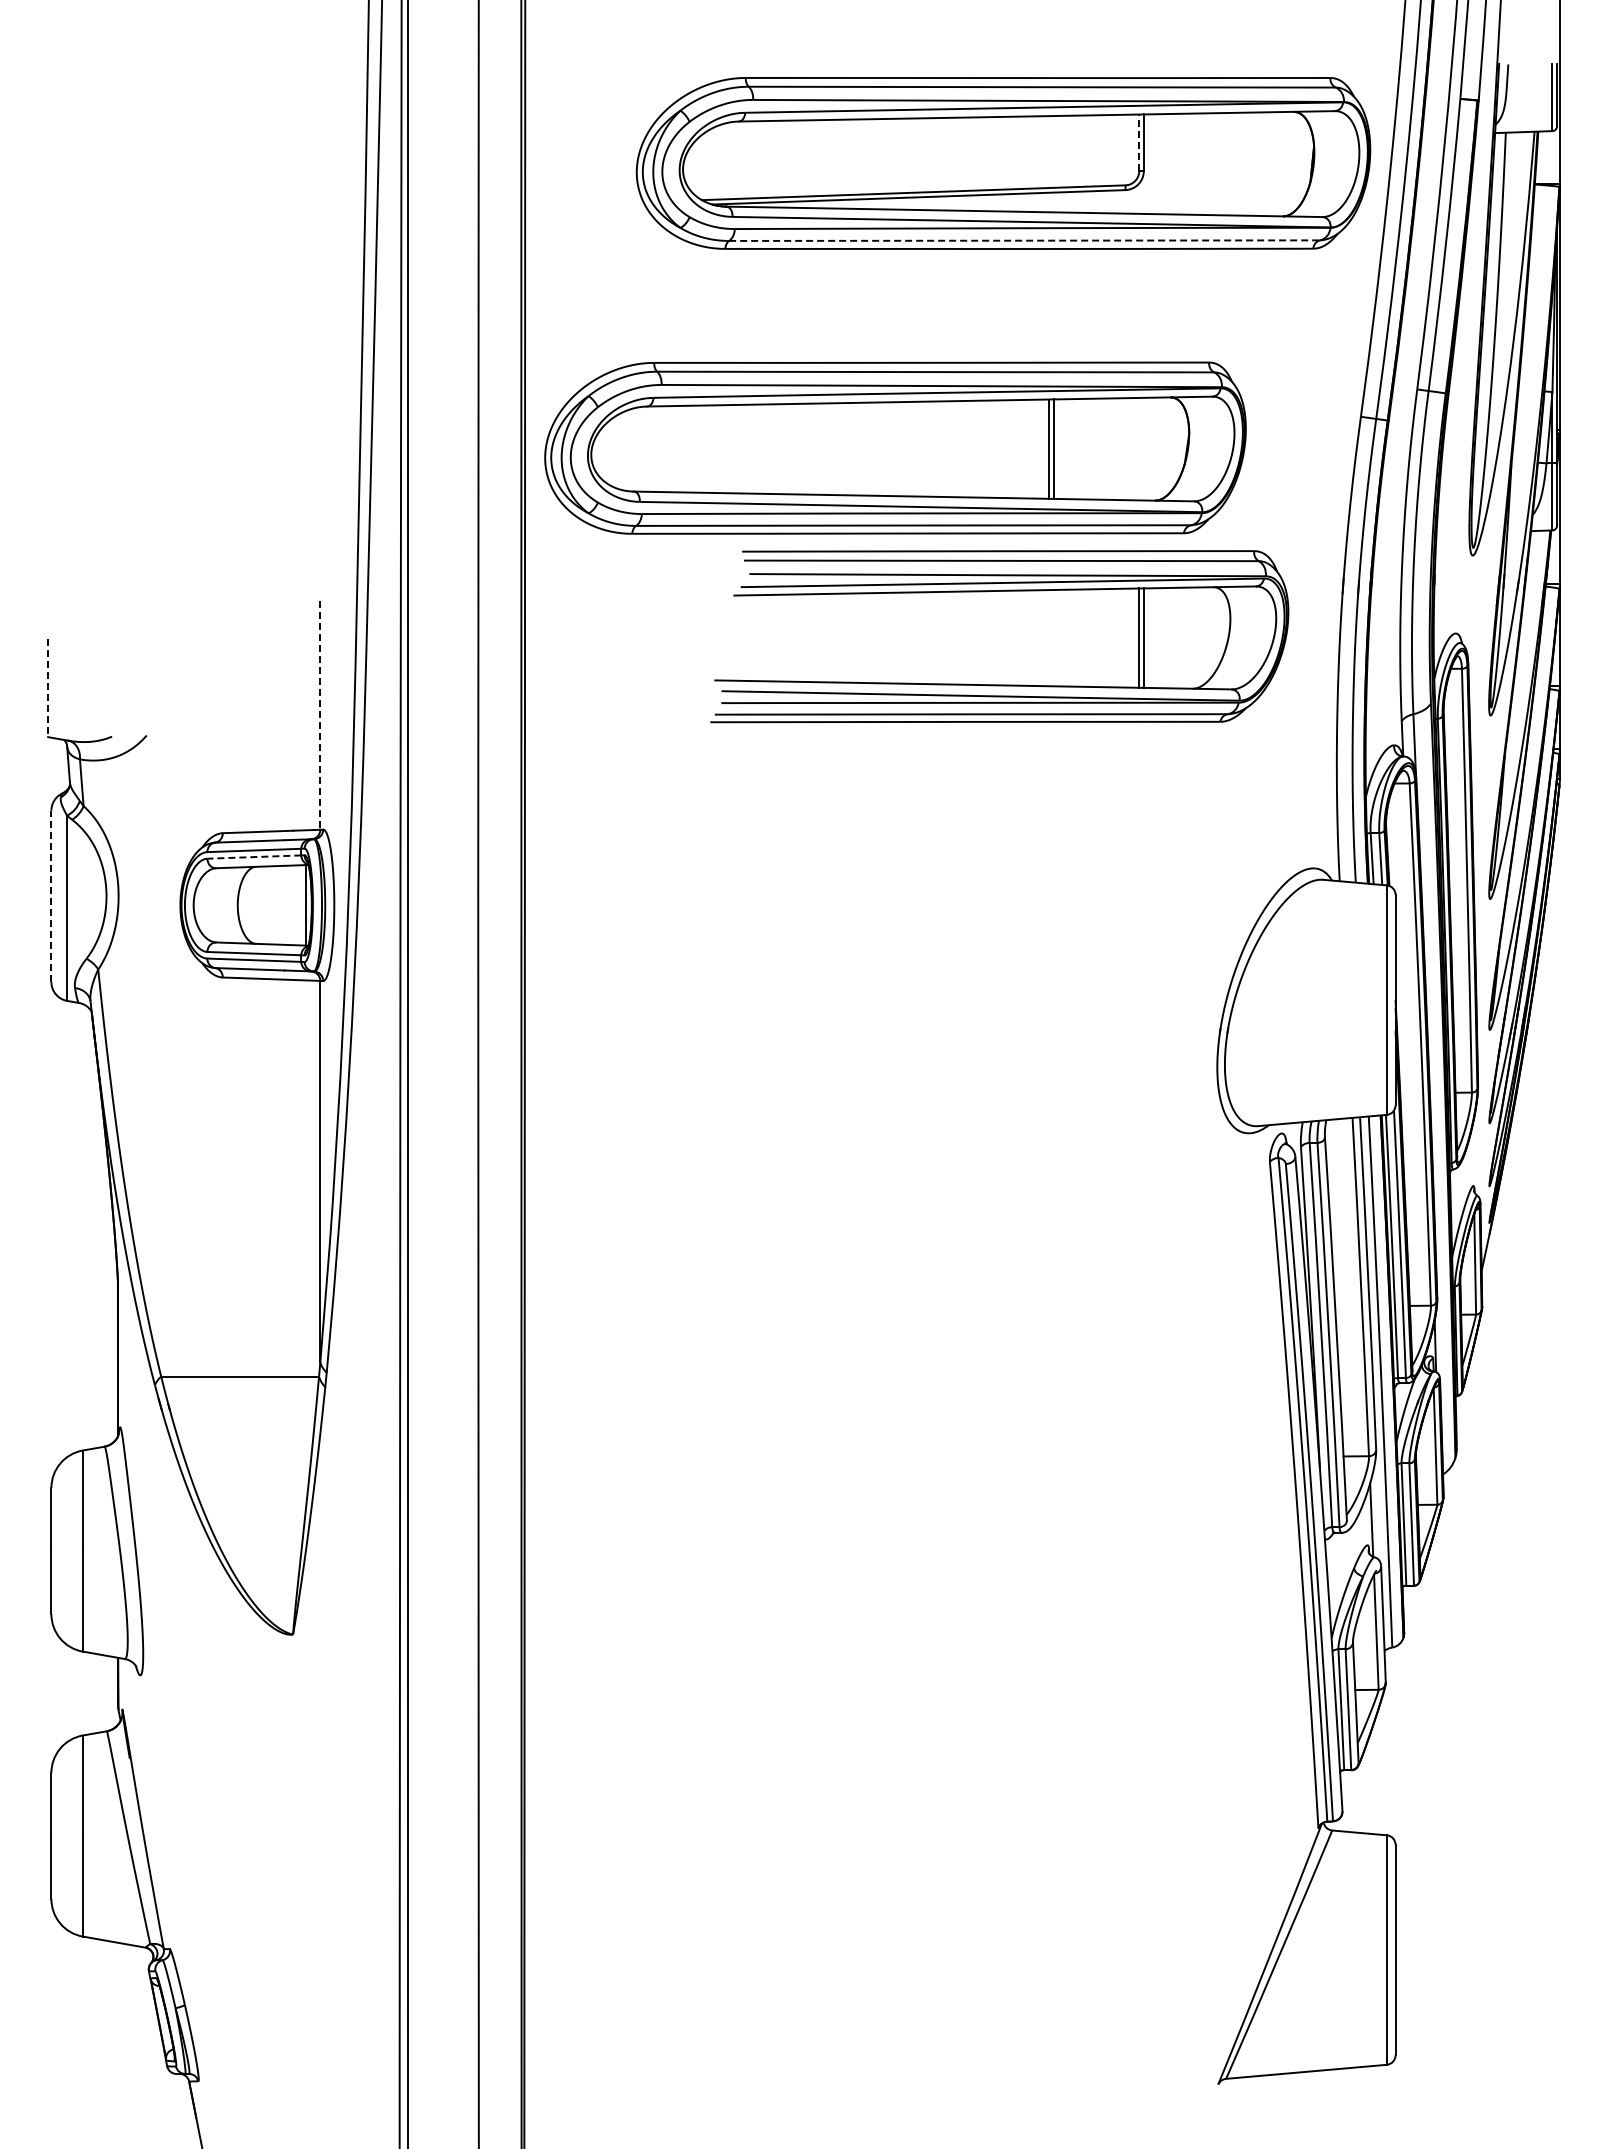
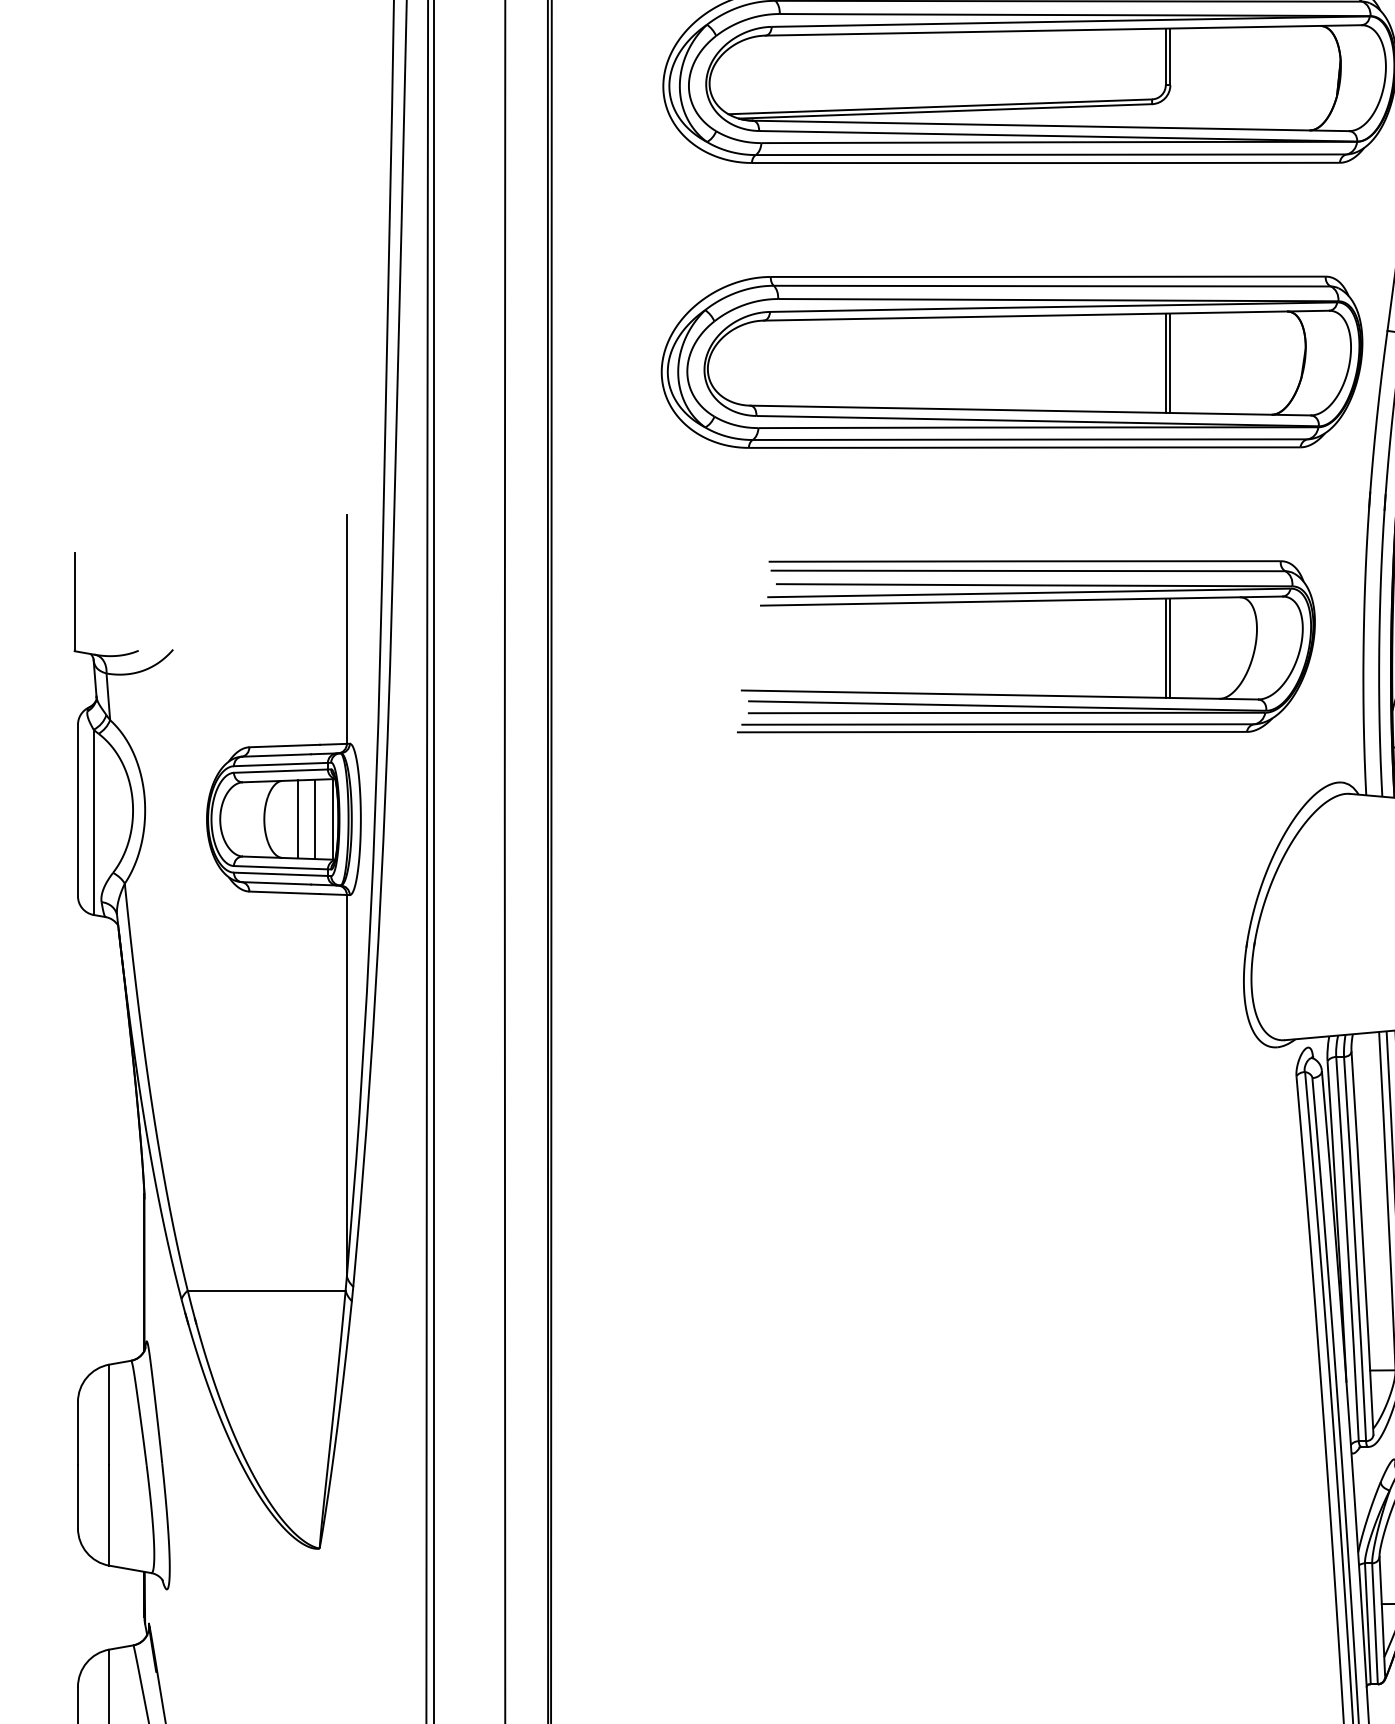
line: (1139, 142) -> (1166, 56), dashed -> solid
line: (1024, 240) -> (1051, 154), dashed -> solid
part: (895, 447) -> (1012, 361), moved
part: (999, 591) -> (1026, 601), moved
line: (48, 688) -> (75, 602), dashed -> solid
line: (320, 715) -> (347, 629), dashed -> solid
line: (254, 857) -> (281, 771), dashed -> solid
line: (51, 896) -> (78, 810), dashed -> solid
line: (271, 905) -> (298, 819), added
line: (288, 905) -> (315, 819), added

